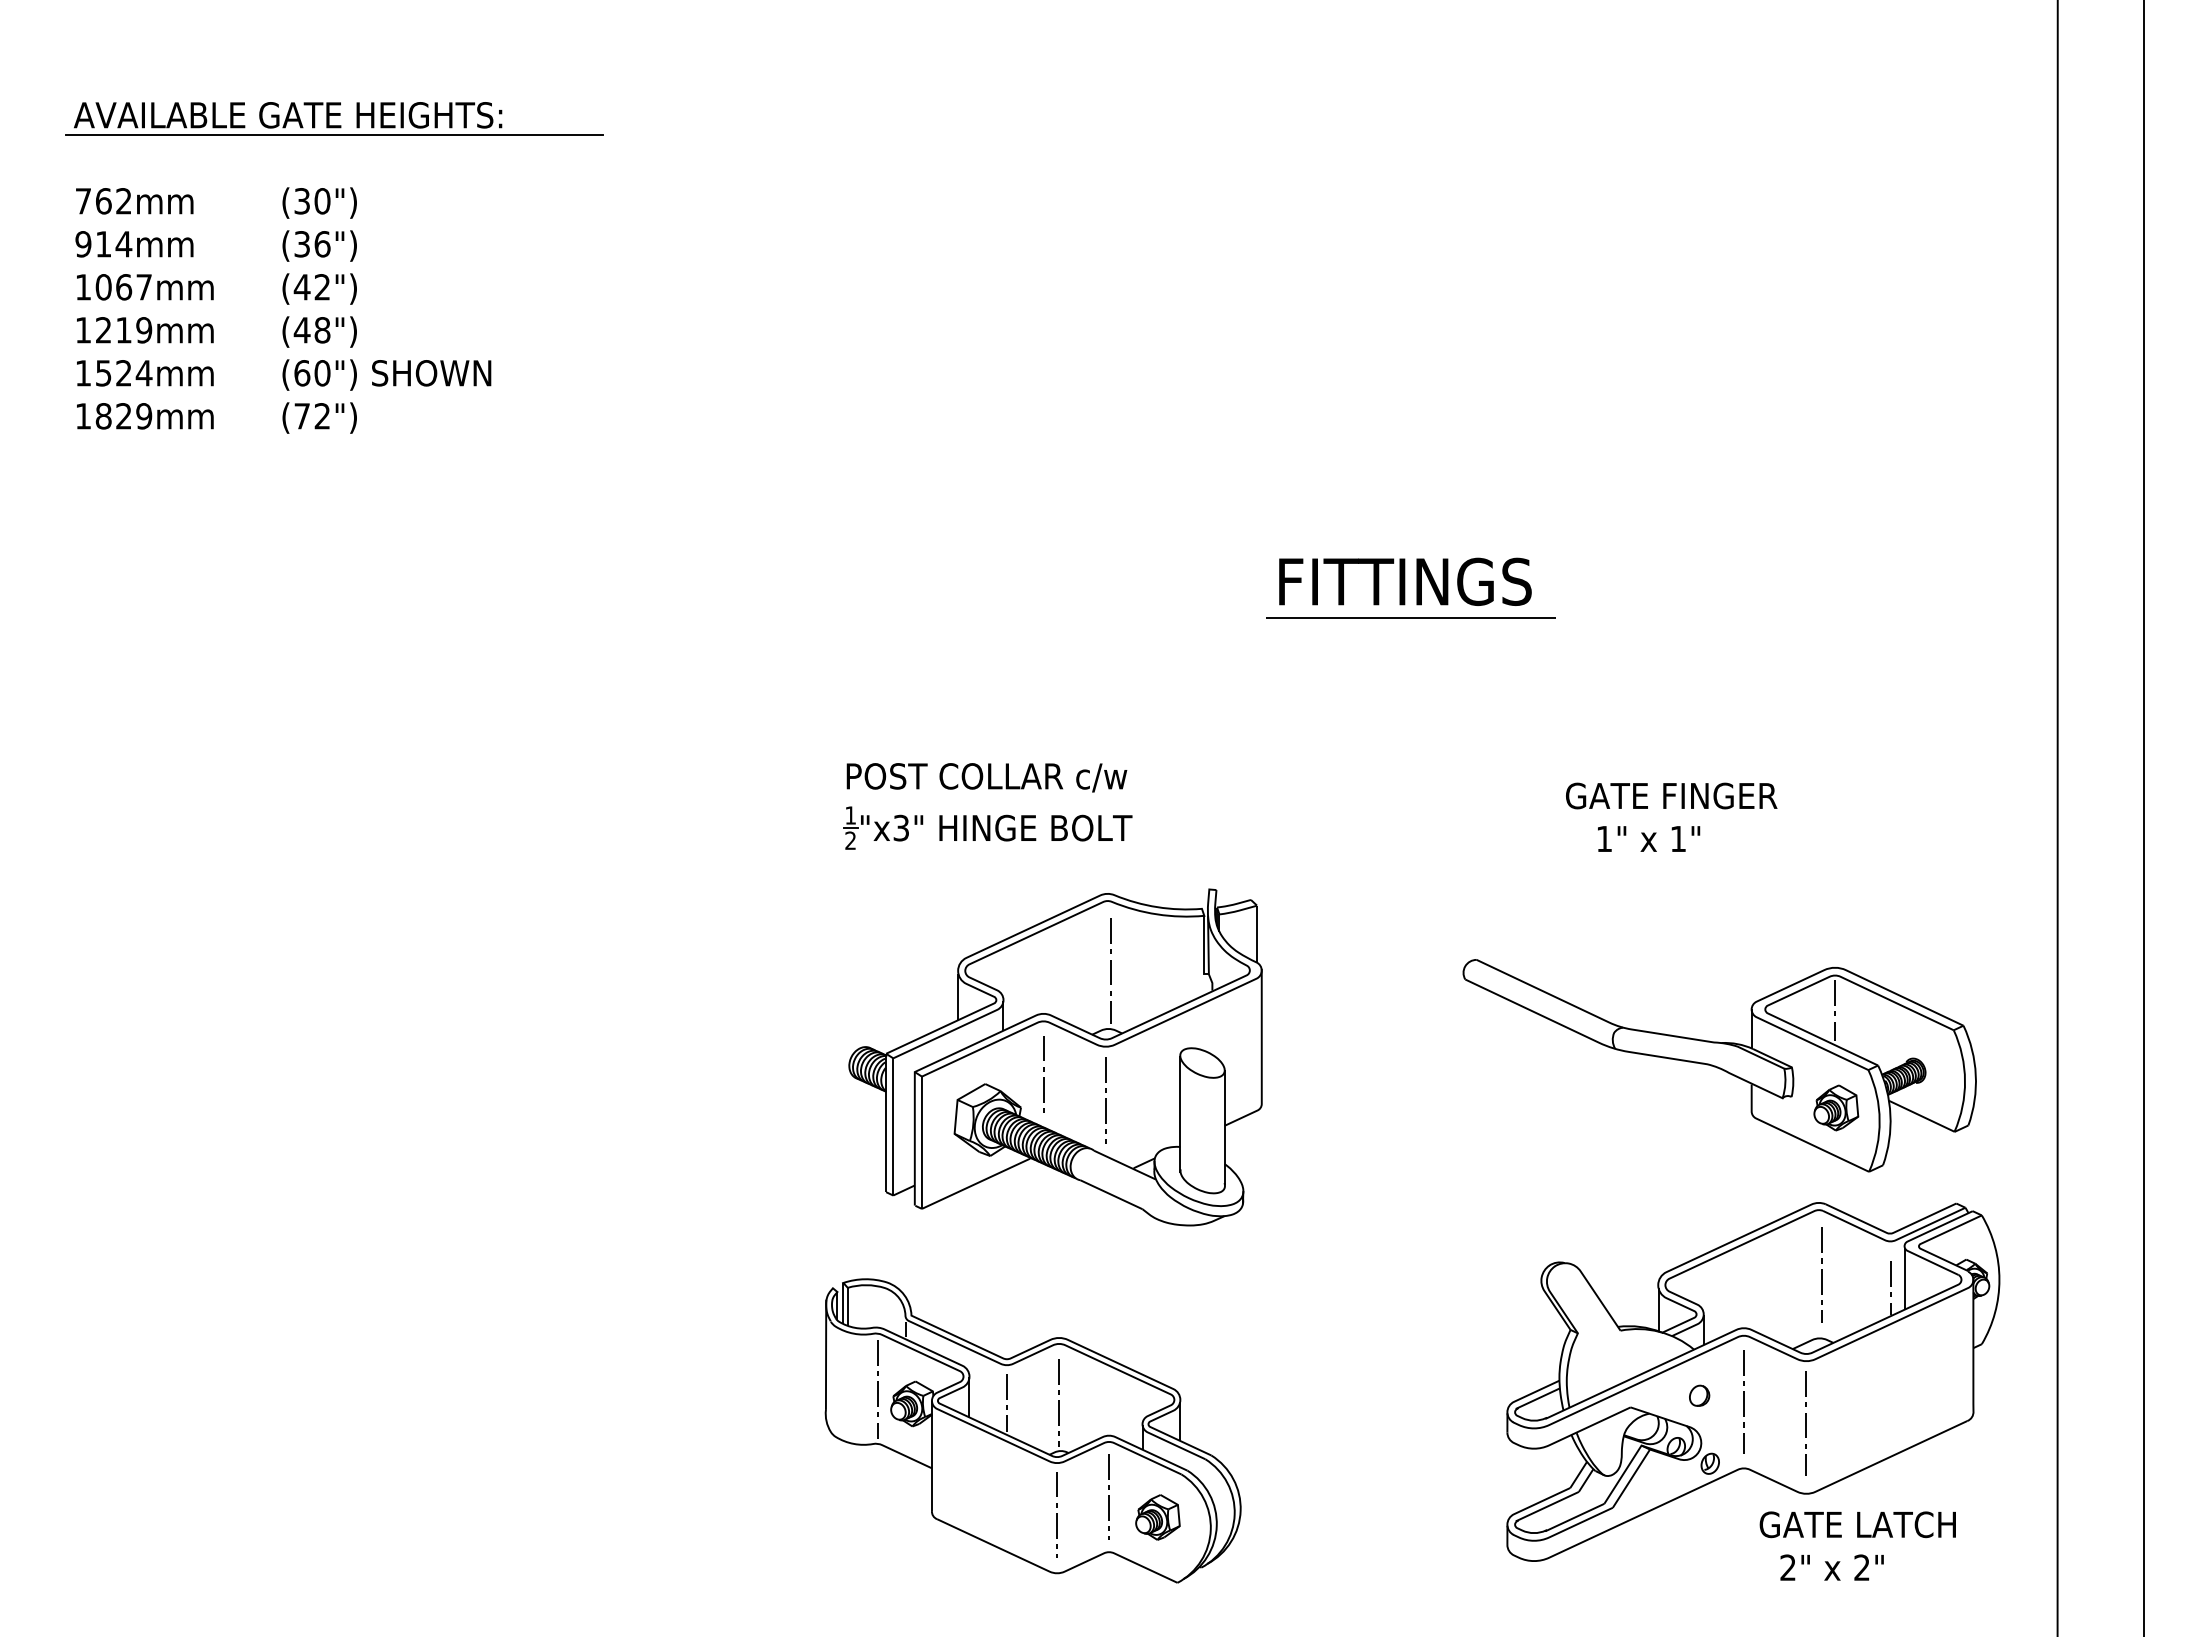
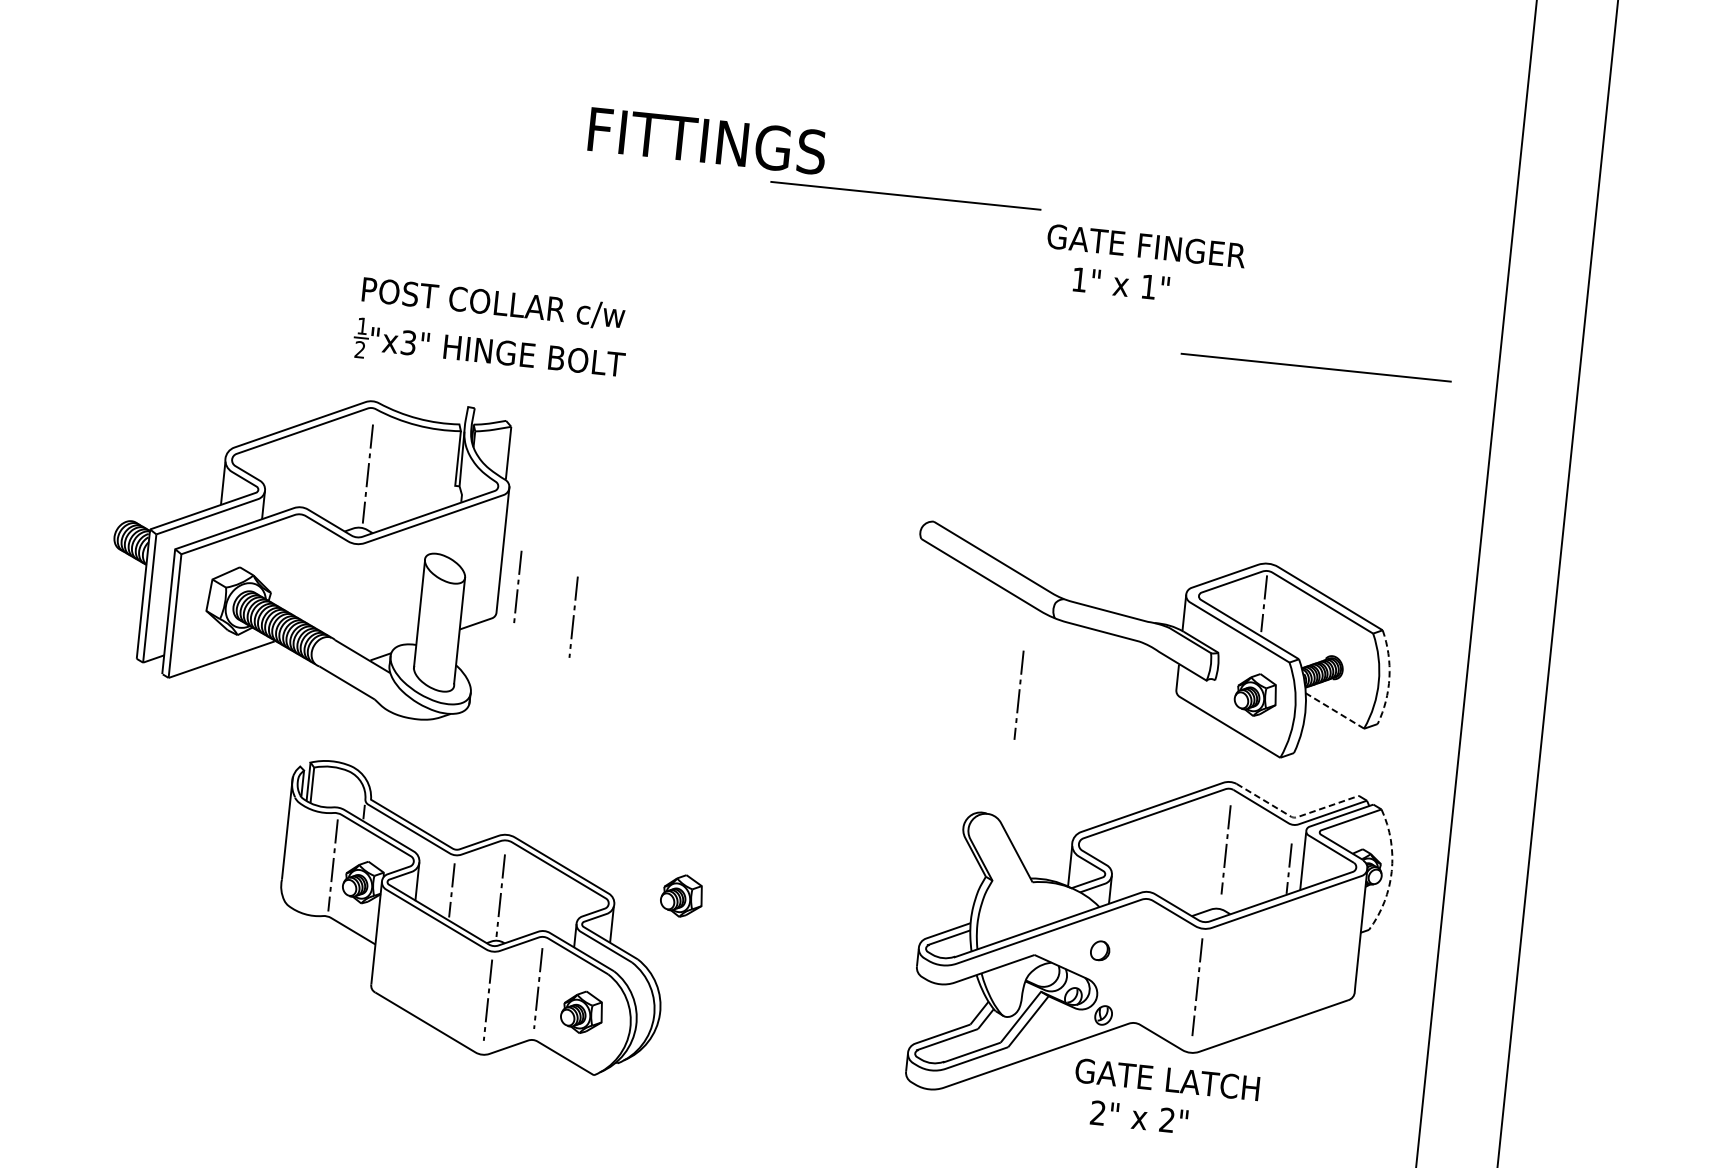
text: (1405, 581) -> (707, 140), moved
line: (1863, 754) -> (1315, 367), added
text: (1671, 816) -> (1144, 265), moved
part: (1055, 1057) -> (308, 549), moved
line: (1975, 1075) -> (1389, 678), solid -> dashed
line: (1921, 1116) -> (1334, 711), solid -> dashed
line: (1585, 1133) -> (1018, 694), added
line: (1890, 1233) -> (1294, 817), solid -> dashed
line: (1999, 1279) -> (1391, 871), solid -> dashed
part: (1250, 1383) -> (681, 895), added
line: (1743, 1401) -> (1140, 960), removed
text: (1857, 1545) -> (1165, 1099), moved

